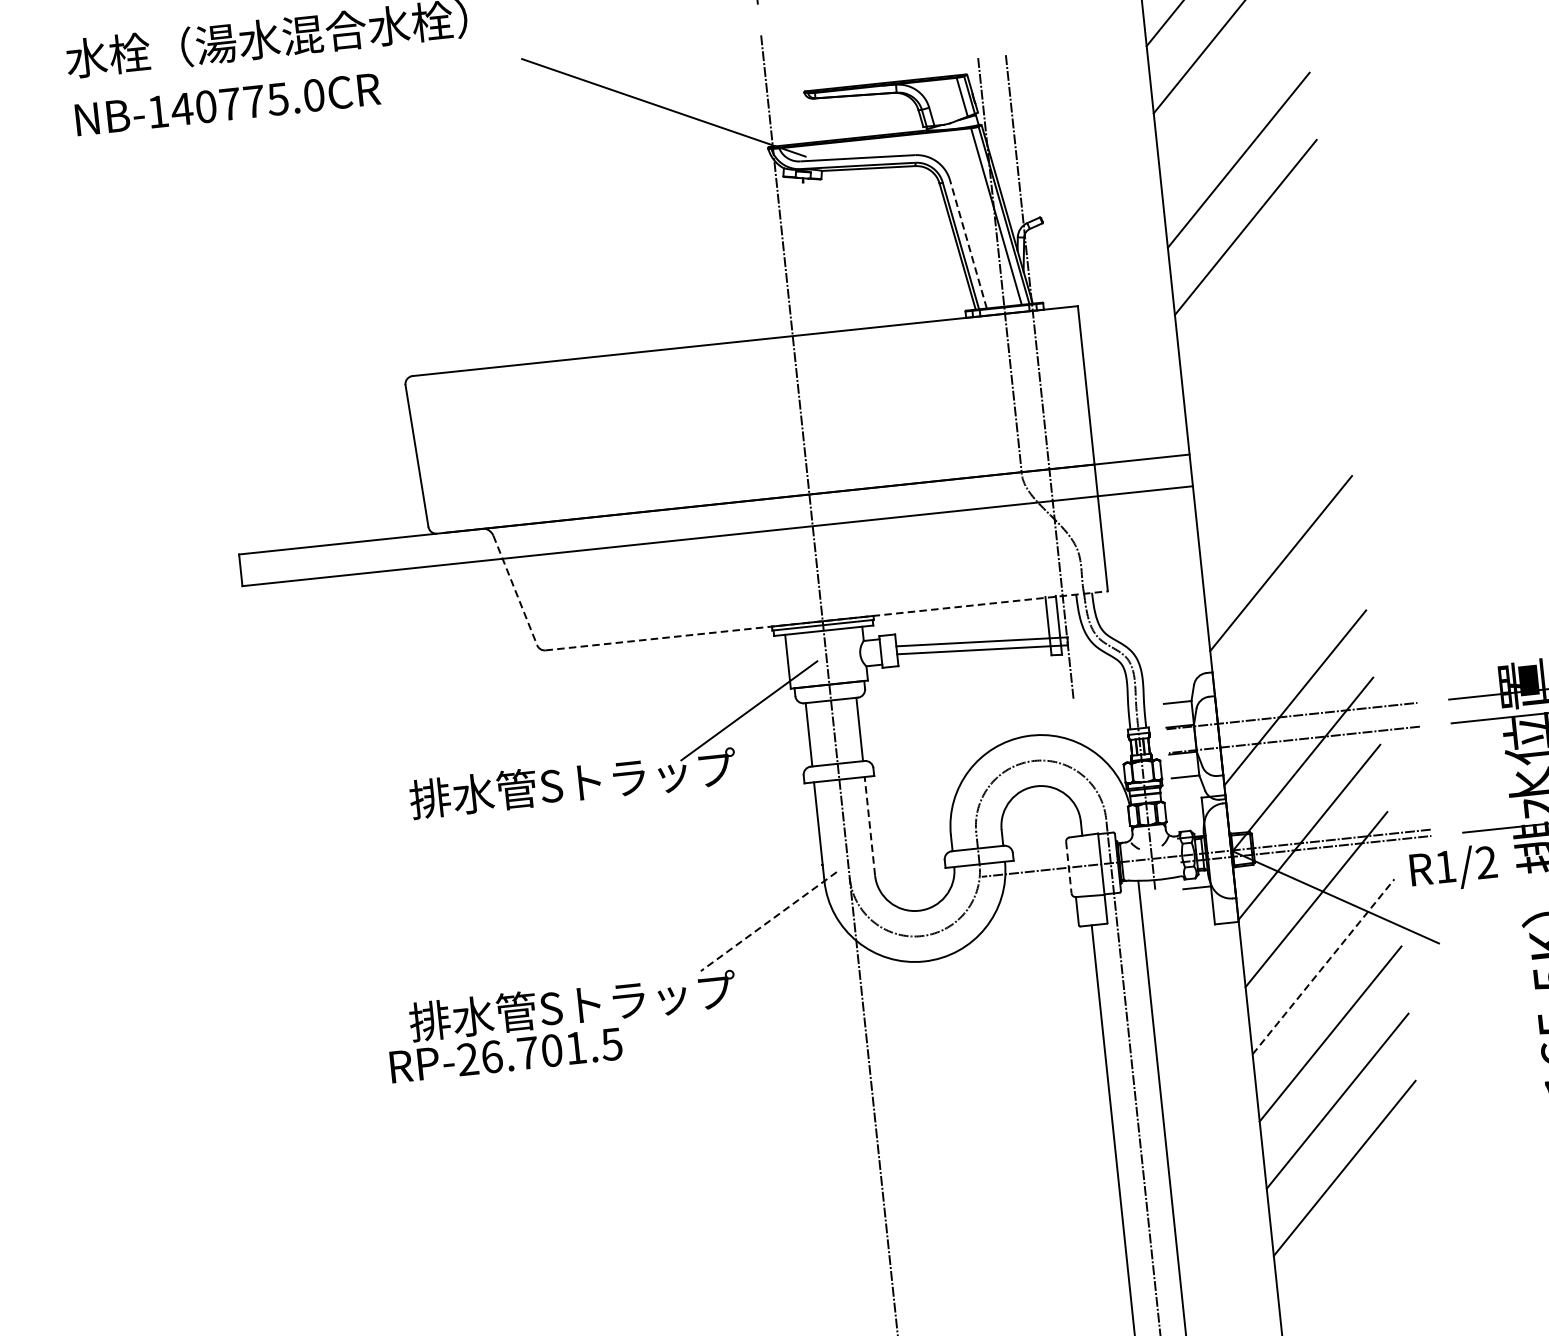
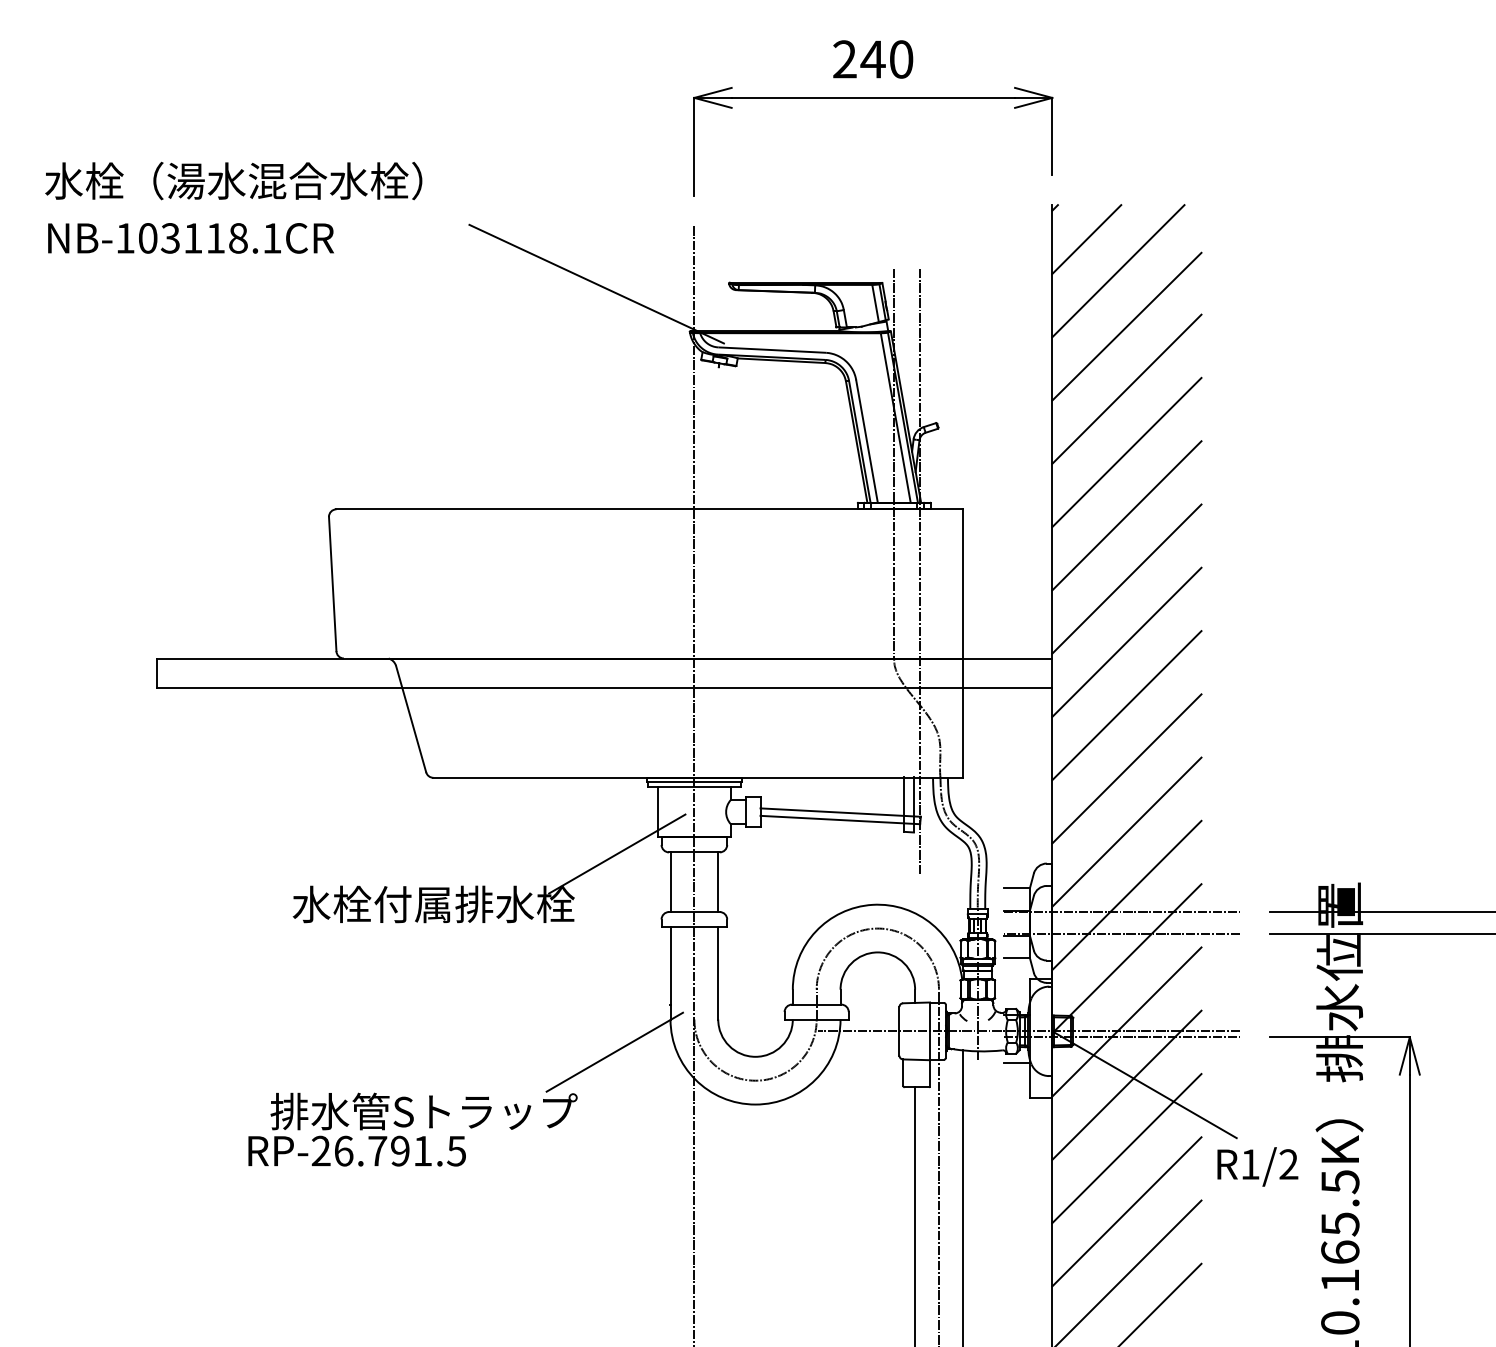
line: (1231, 93) -> (1126, 326), added
text: (247, 102) -> (209, 238), NB-140775.0CR -> NB-103118.1CR
line: (967, 243) -> (866, 440), dashed -> solid
line: (1252, 294) -> (1126, 515), added
line: (1259, 361) -> (1126, 578), added
line: (1266, 428) -> (1126, 641), added
line: (1273, 496) -> (1126, 705), added
line: (515, 590) -> (411, 719), dashed -> solid
line: (827, 620) -> (698, 777), dashed -> solid
line: (1287, 630) -> (1126, 831), added
text: (572, 783) -> (445, 904), 排水管Sトラップ -> 水栓付属排水栓
line: (870, 825) -> (718, 972), dashed -> solid
line: (1068, 867) -> (899, 1031), dashed -> solid
text: (1453, 868) -> (1257, 1166), moved
line: (768, 921) -> (614, 1052), dashed -> solid
line: (1324, 966) -> (1127, 1148), dashed -> solid
text: (552, 1049) -> (400, 1150), RP-26.701.5 -> RP-26.791.5

